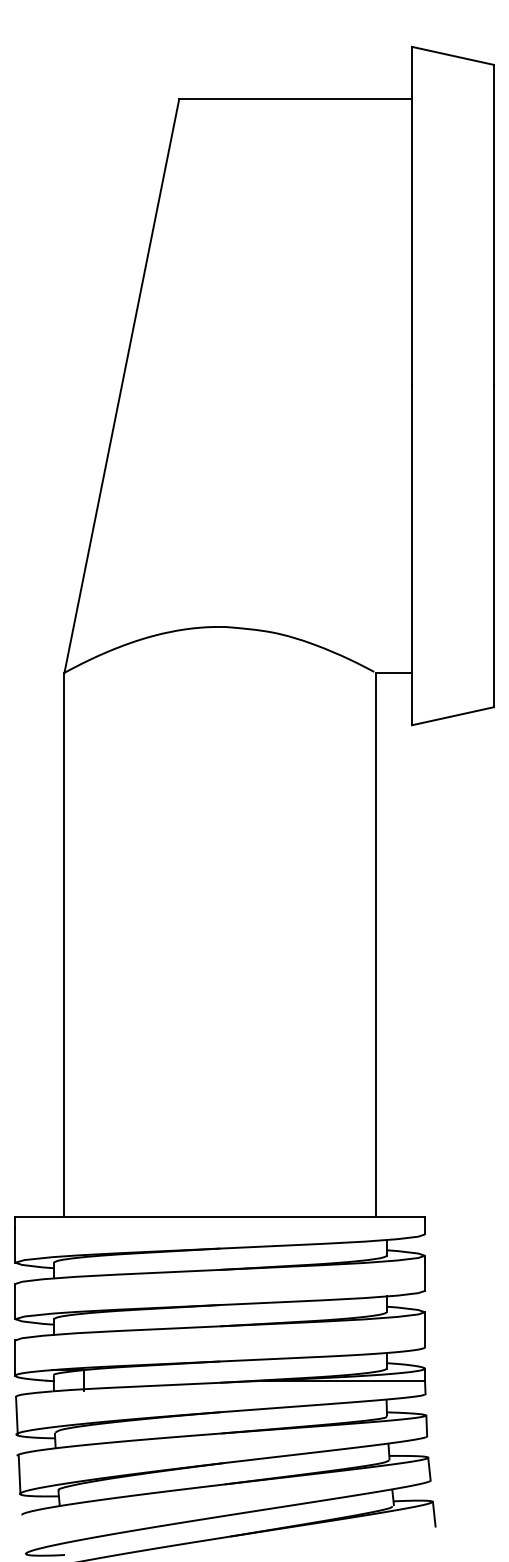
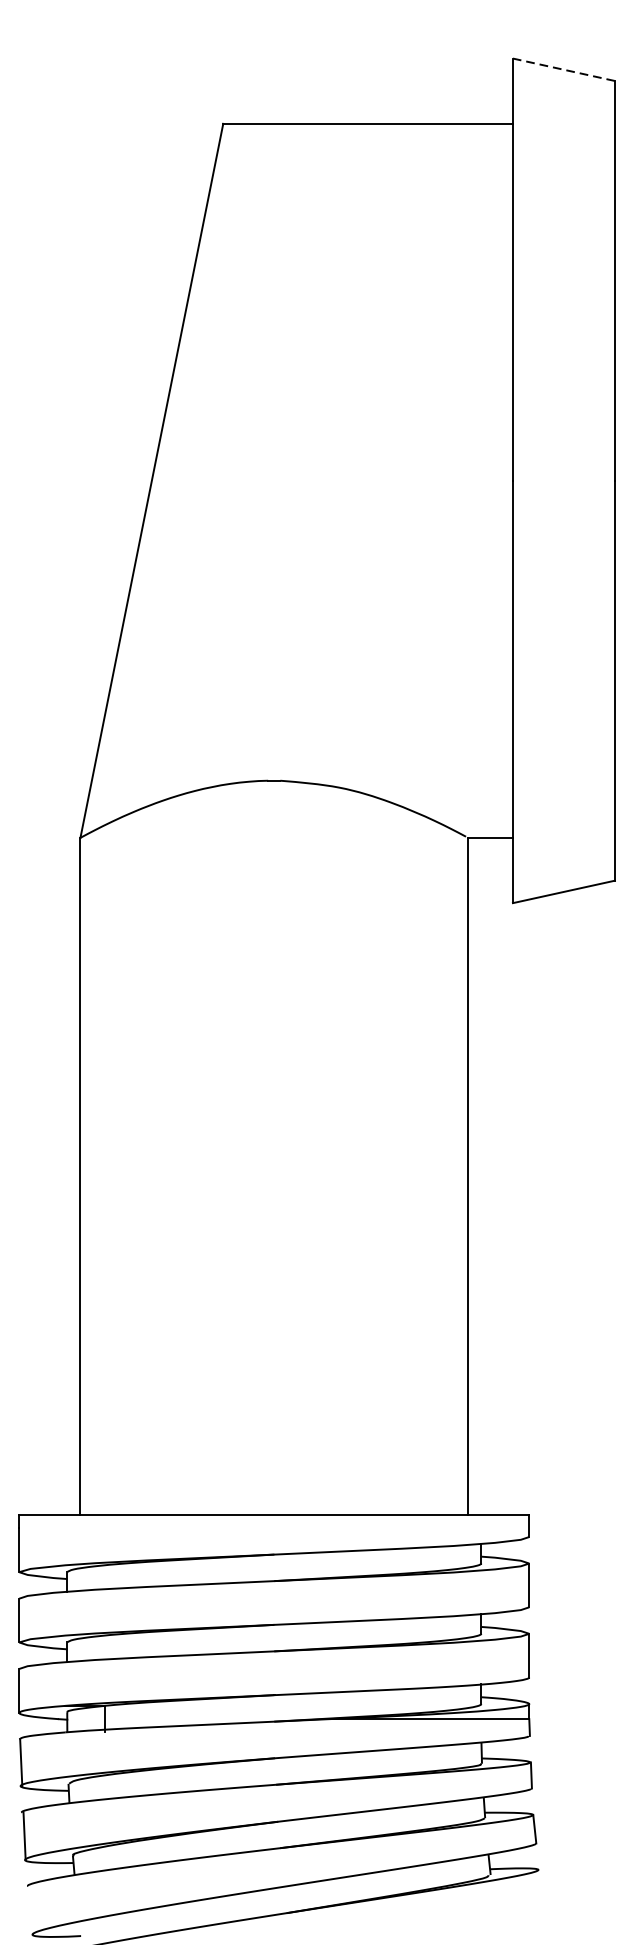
line: (452, 55) -> (563, 69), solid -> dashed
line: (433, 1513) -> (539, 1884), removed

